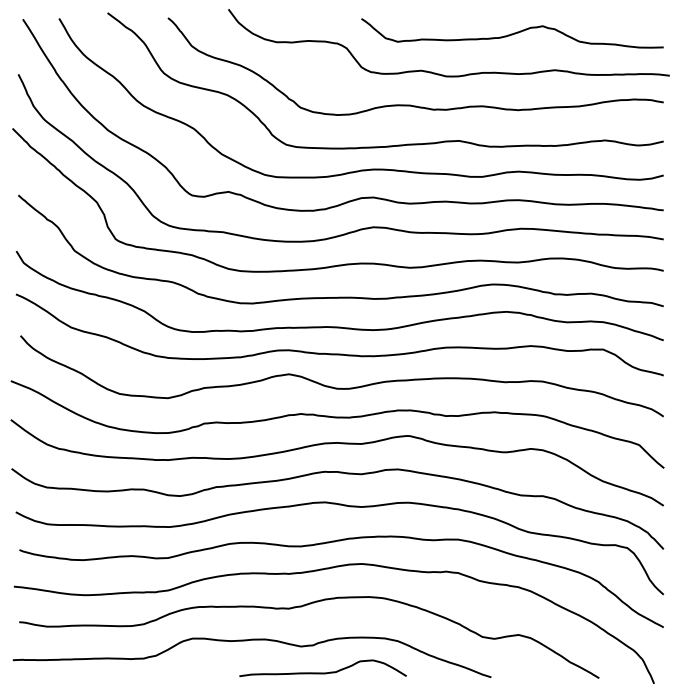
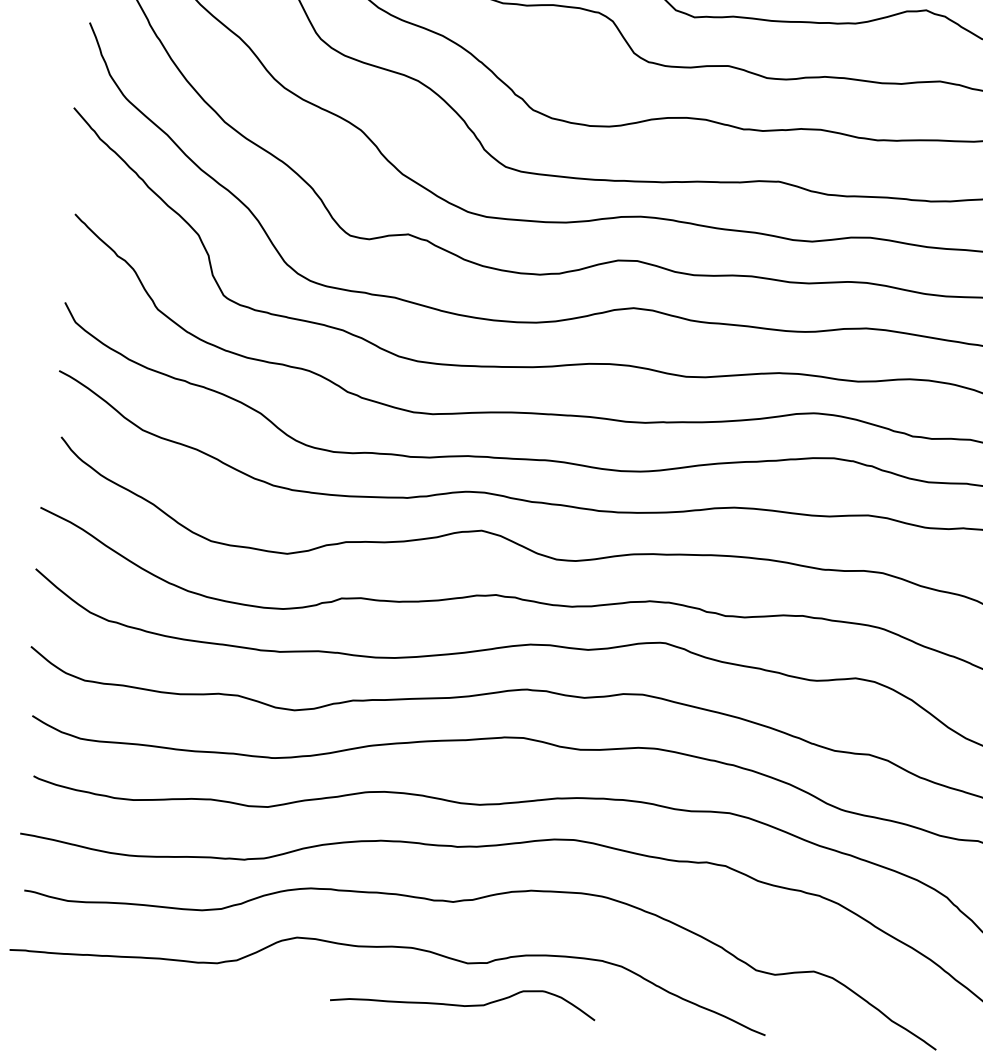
curve: (322, 672) -> (462, 1004), moved

